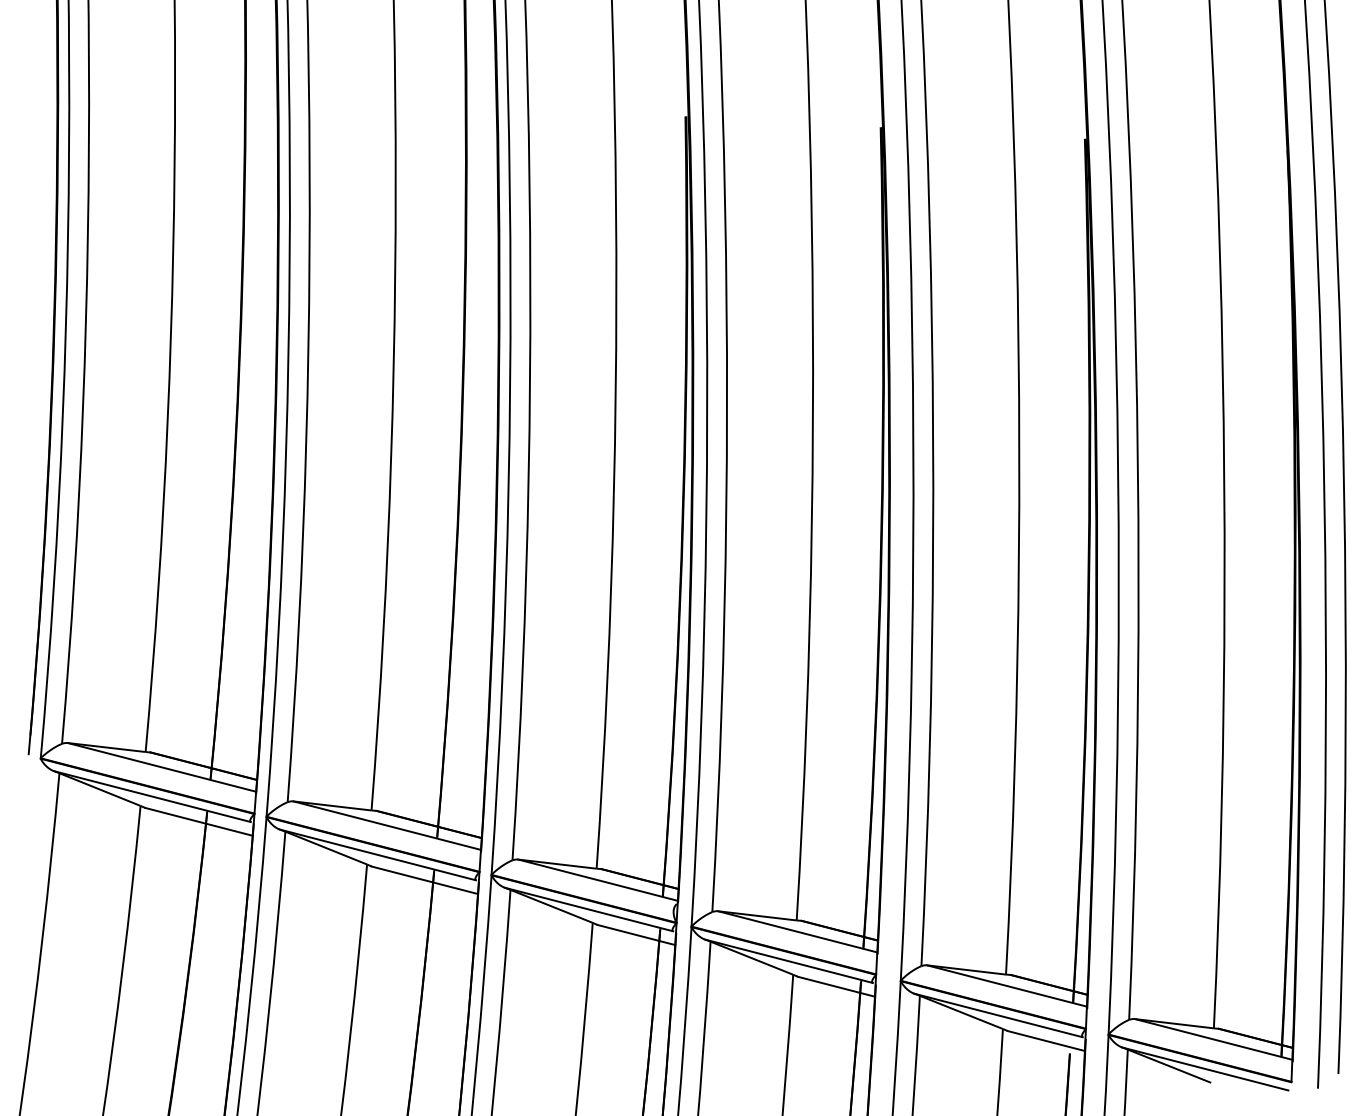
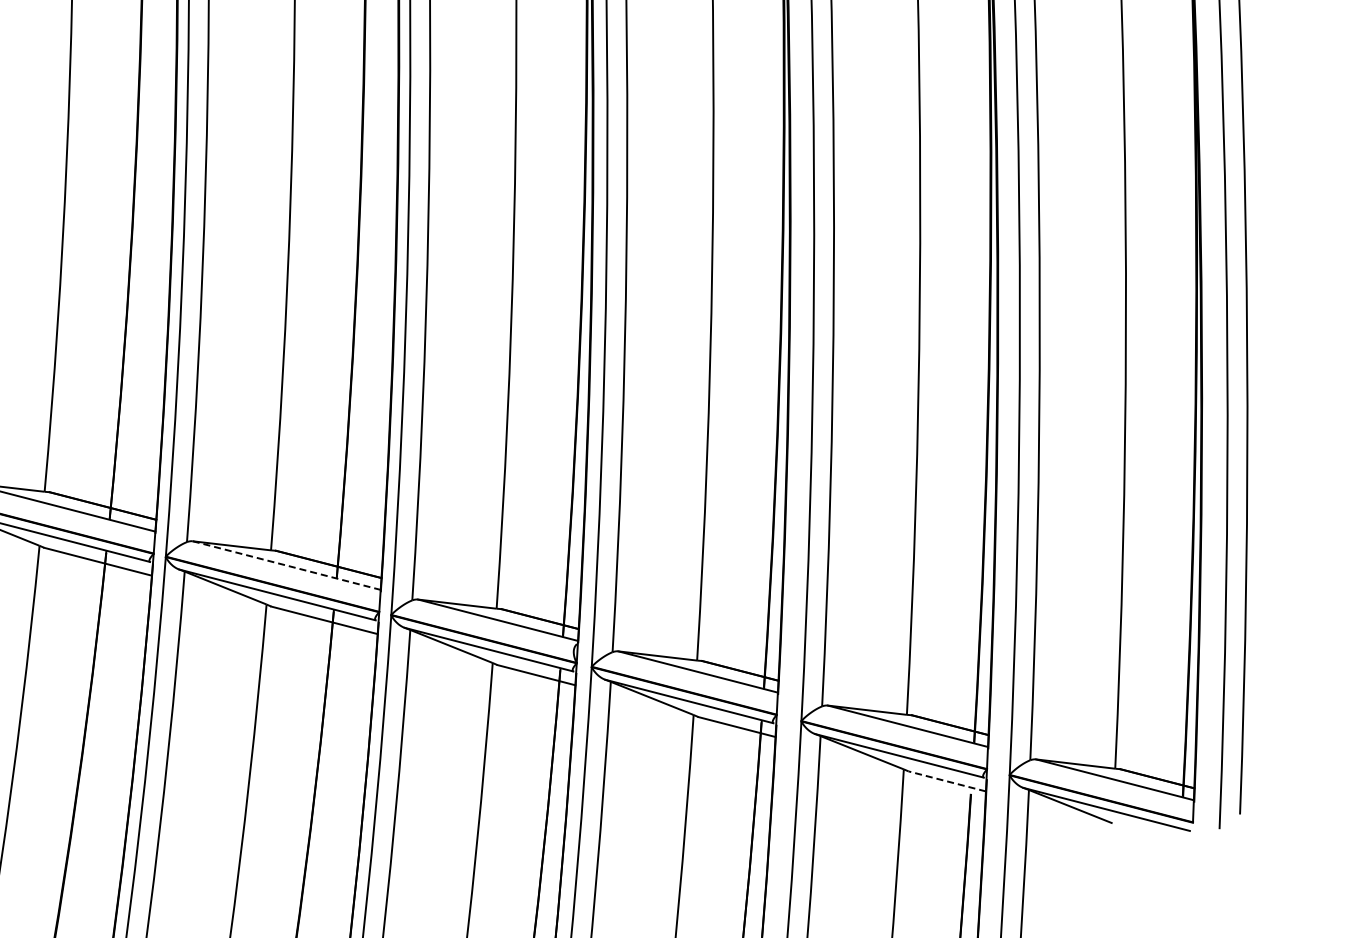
line: (387, 825) -> (287, 565), solid -> dashed
line: (1046, 1041) -> (947, 781), solid -> dashed

